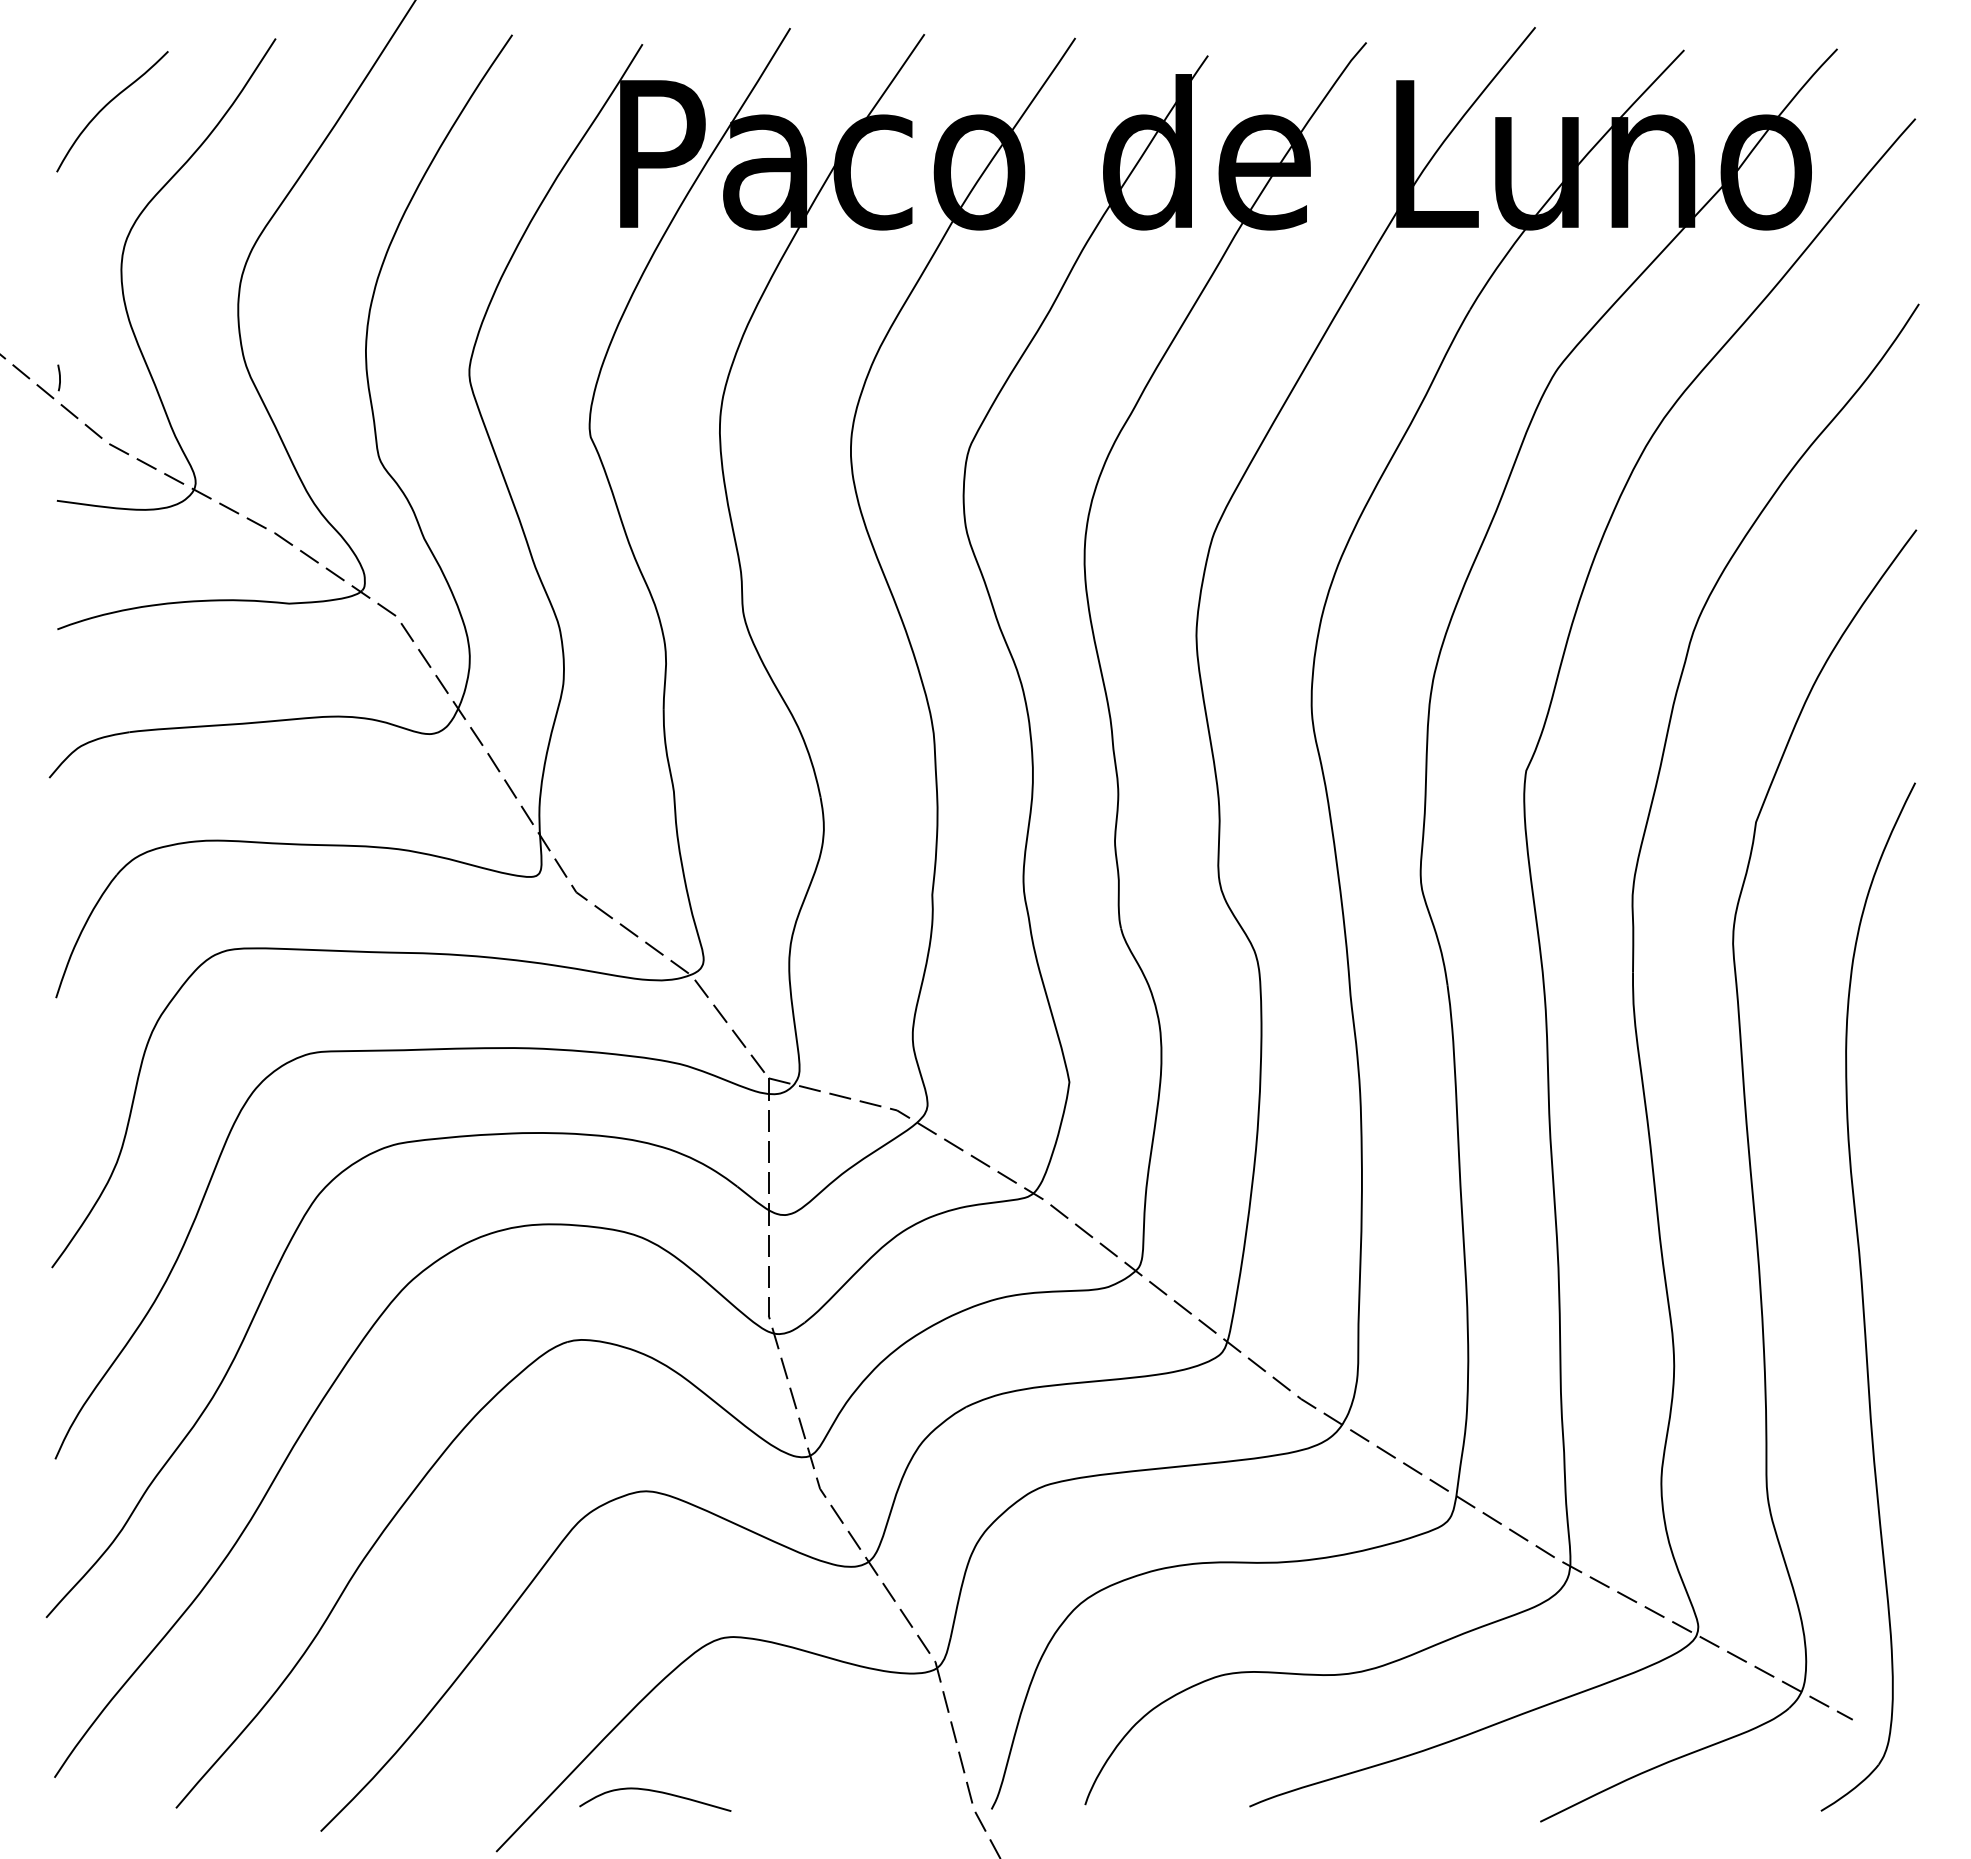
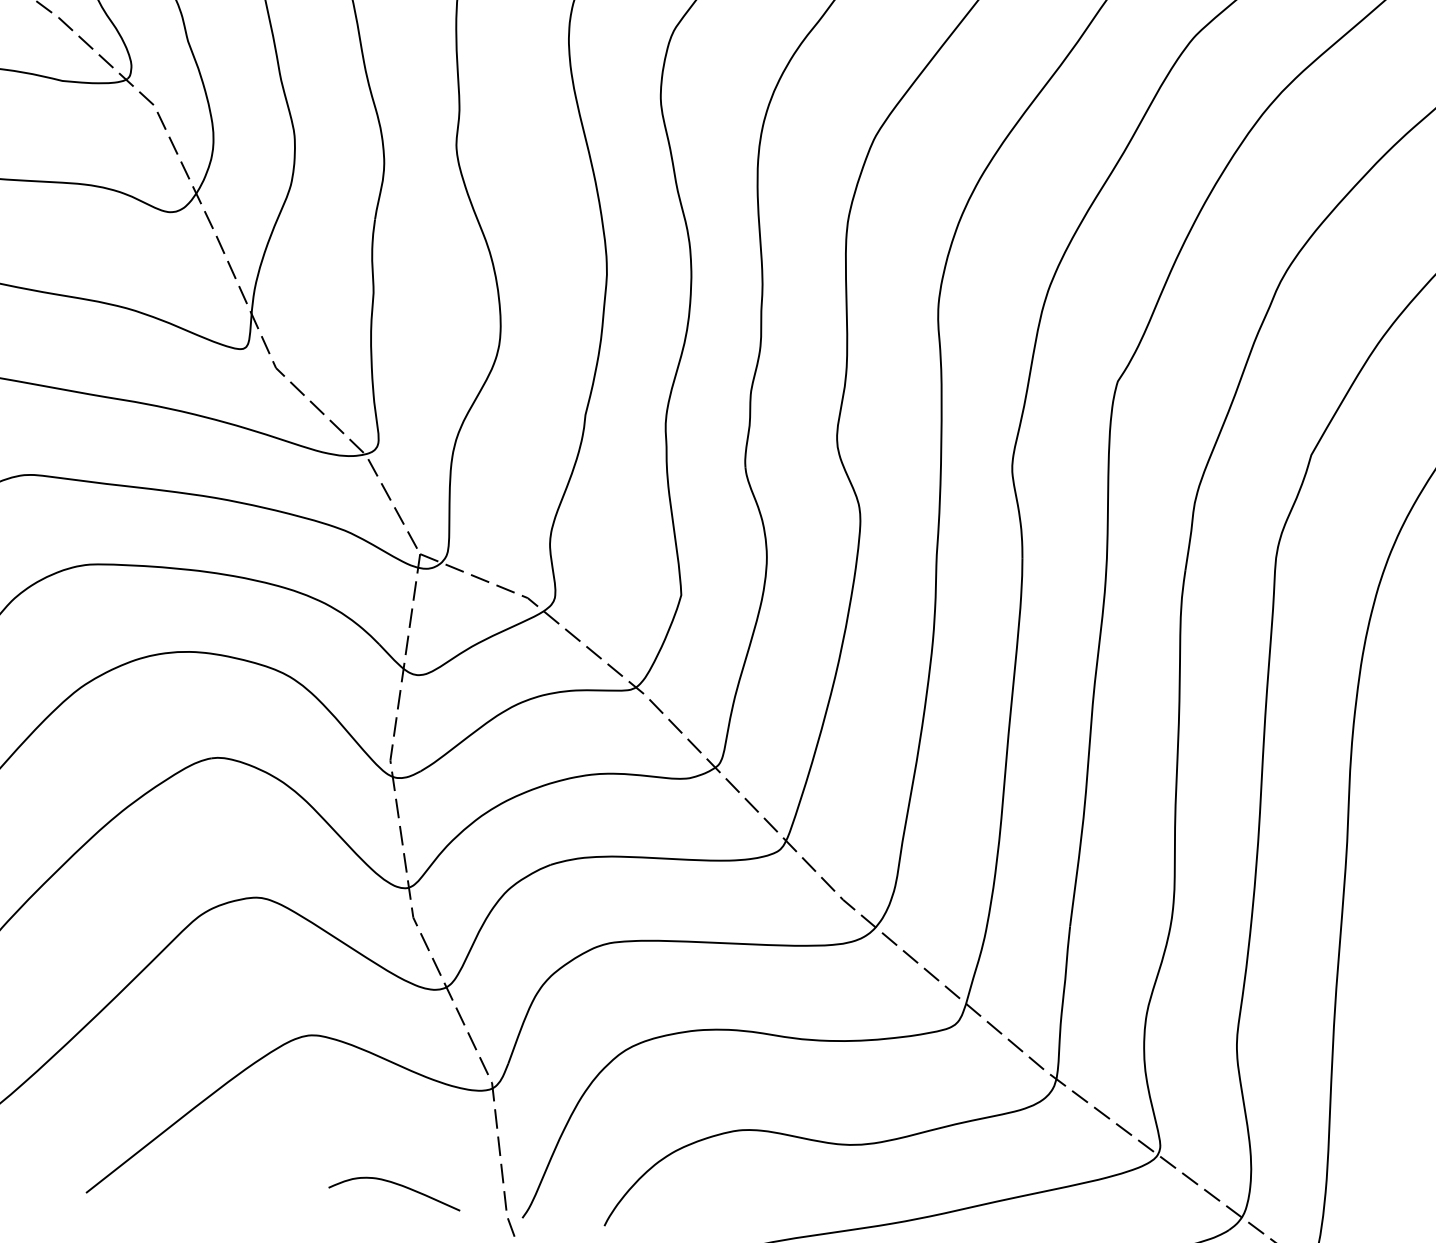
curve: (655, 1792) -> (396, 1185), moved

